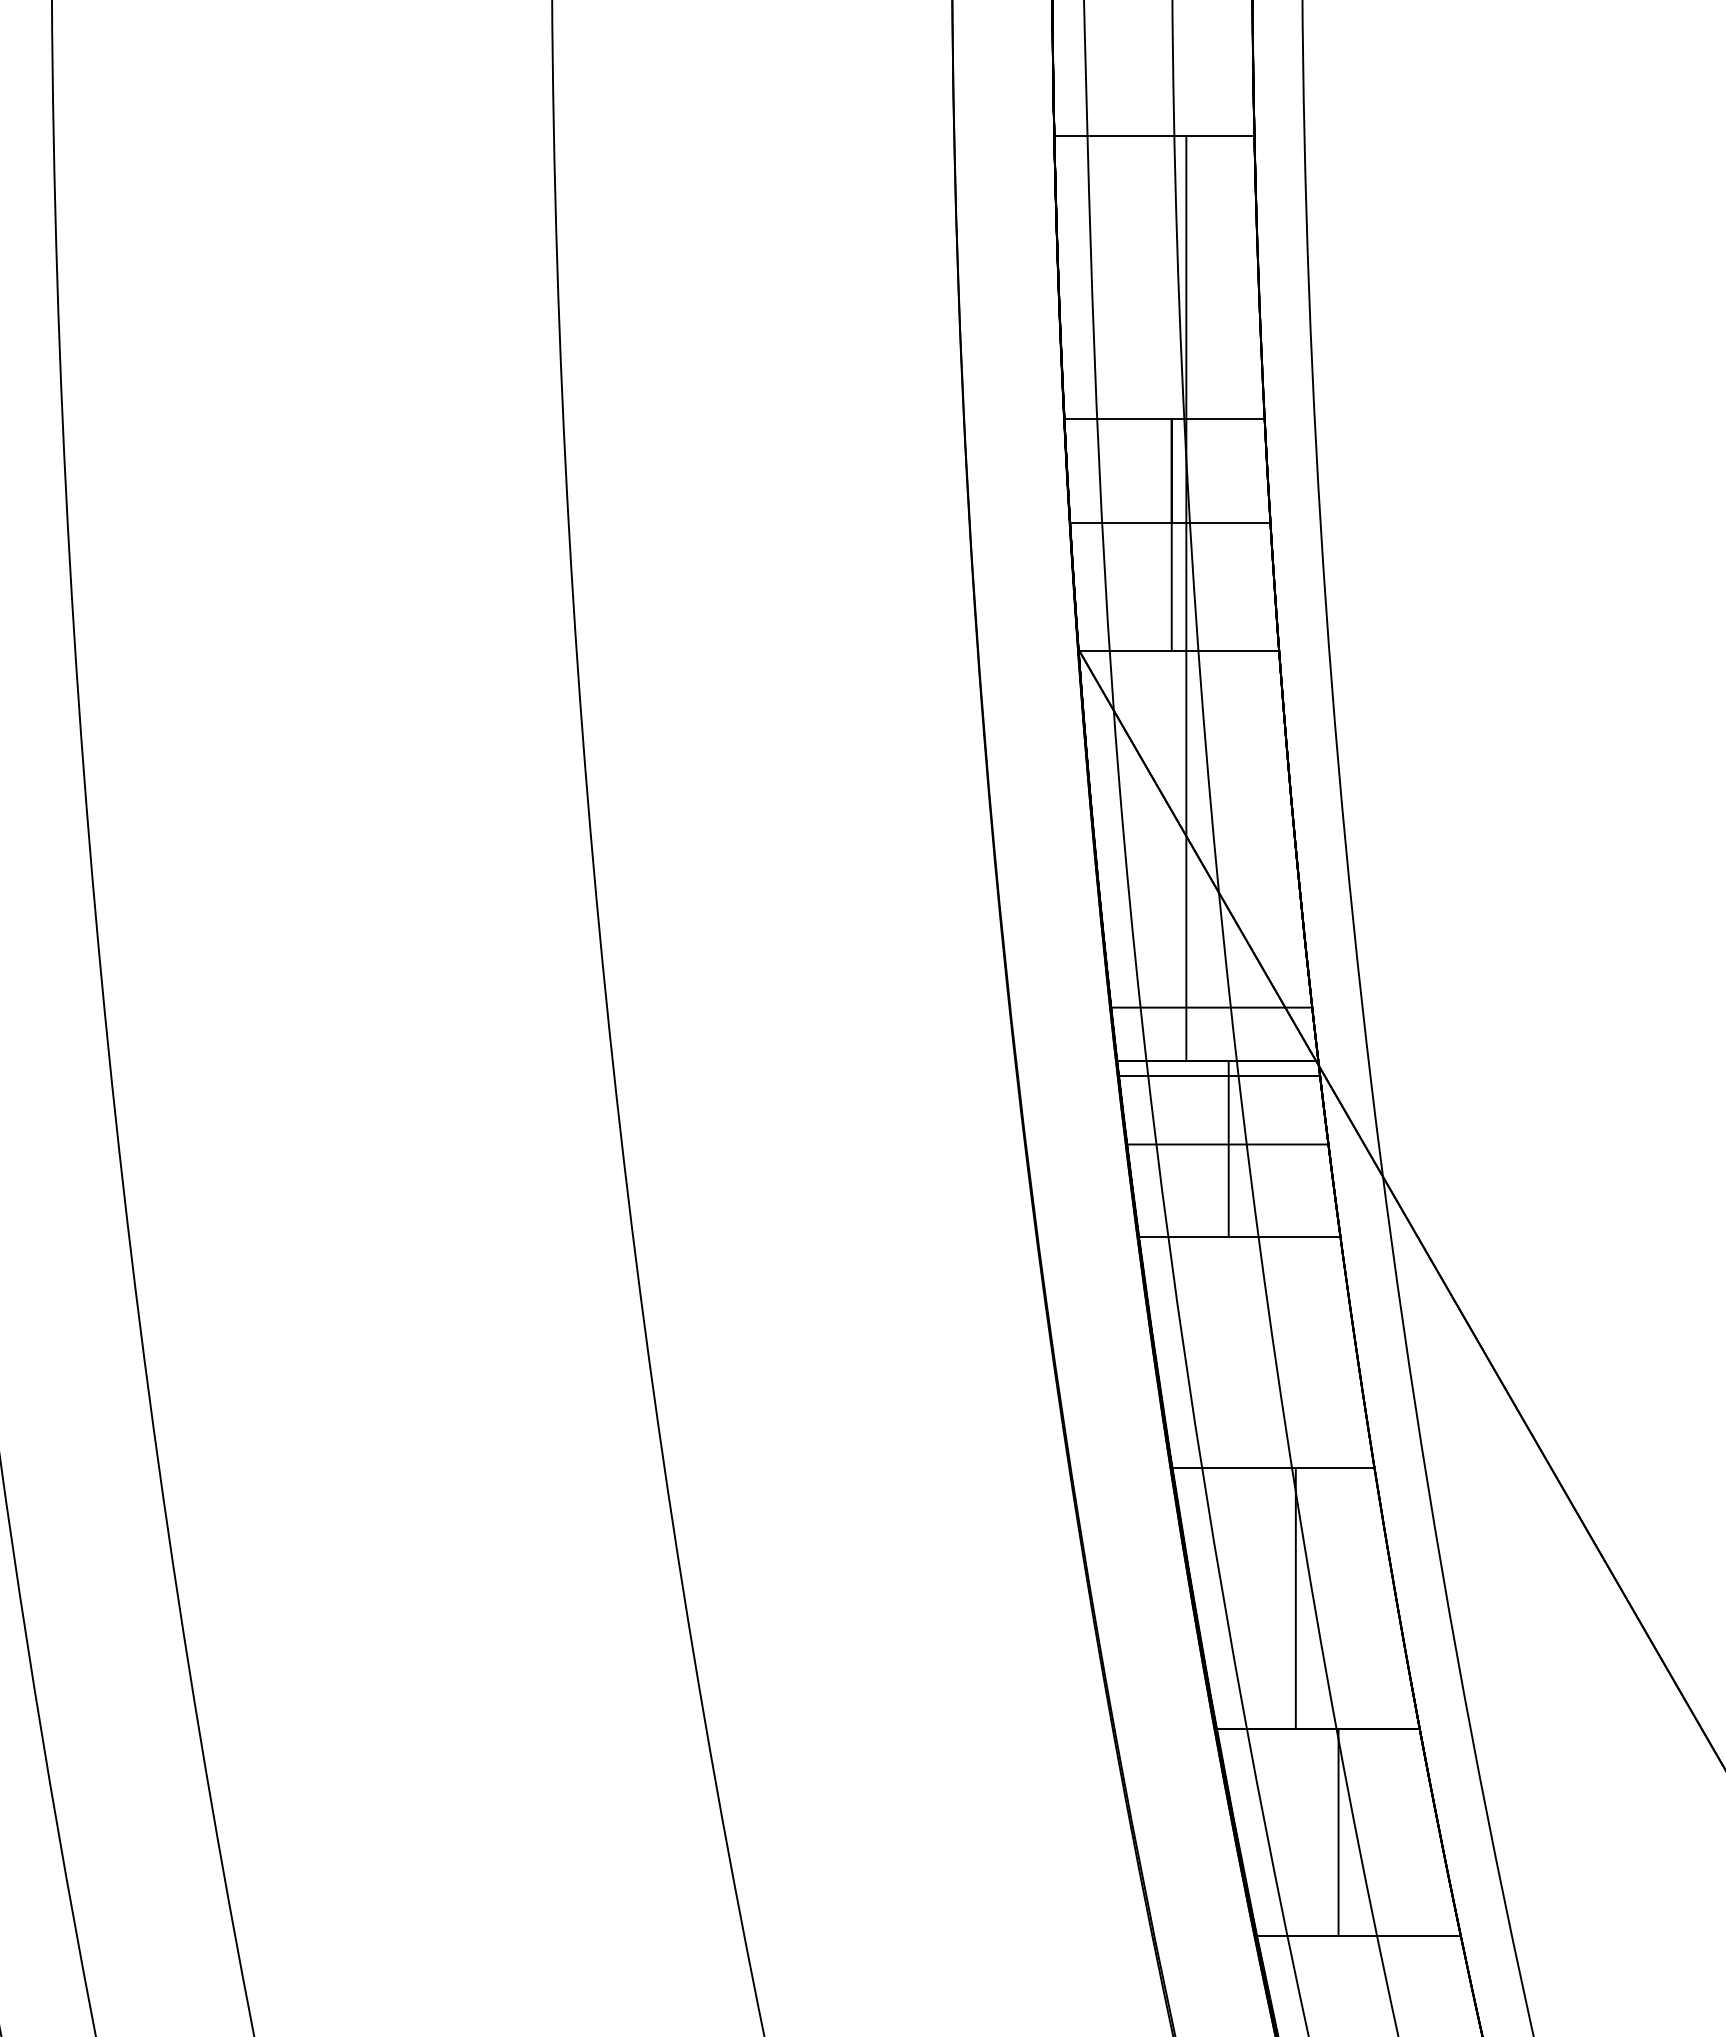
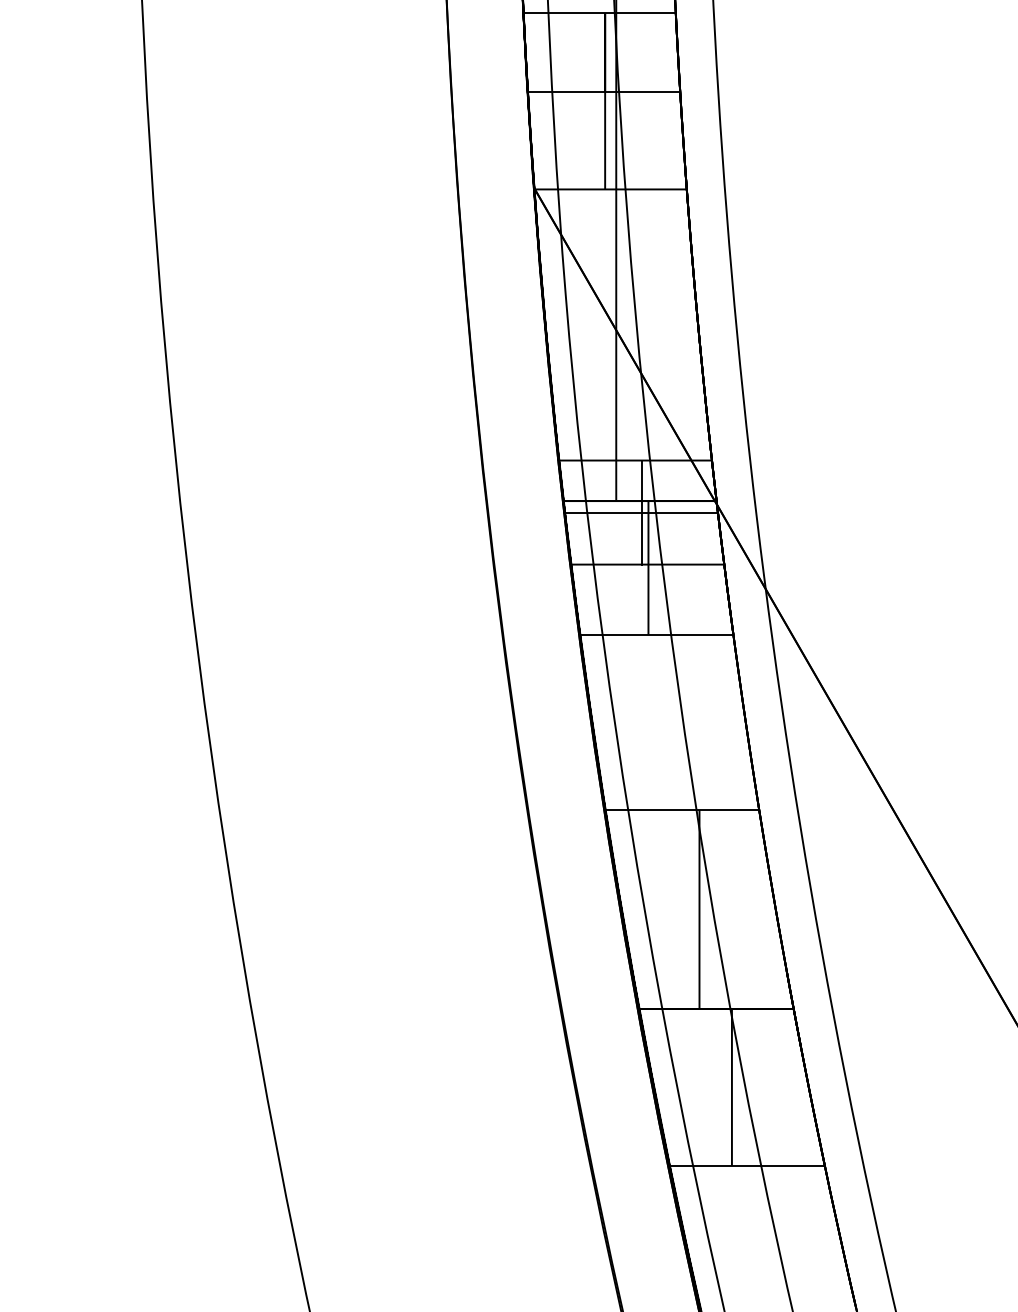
line: (1219, 1075) -> (641, 512), added

